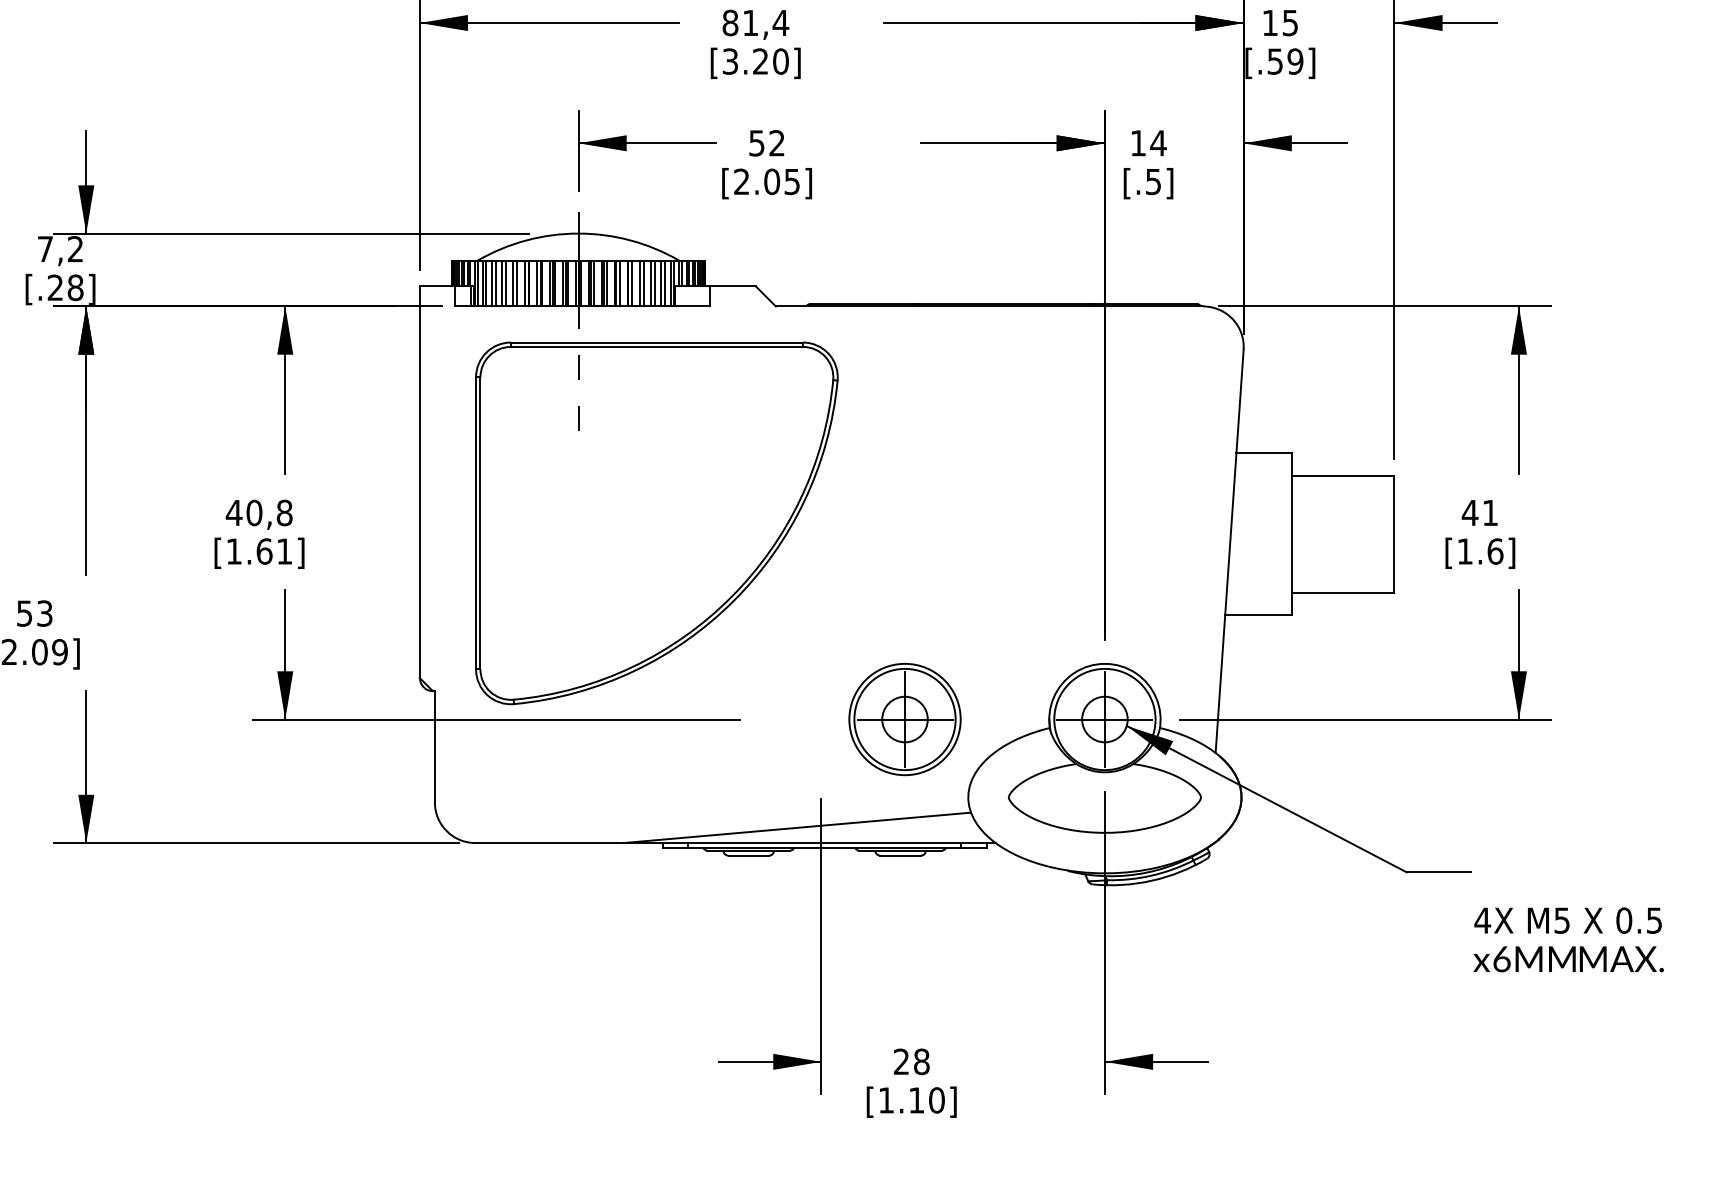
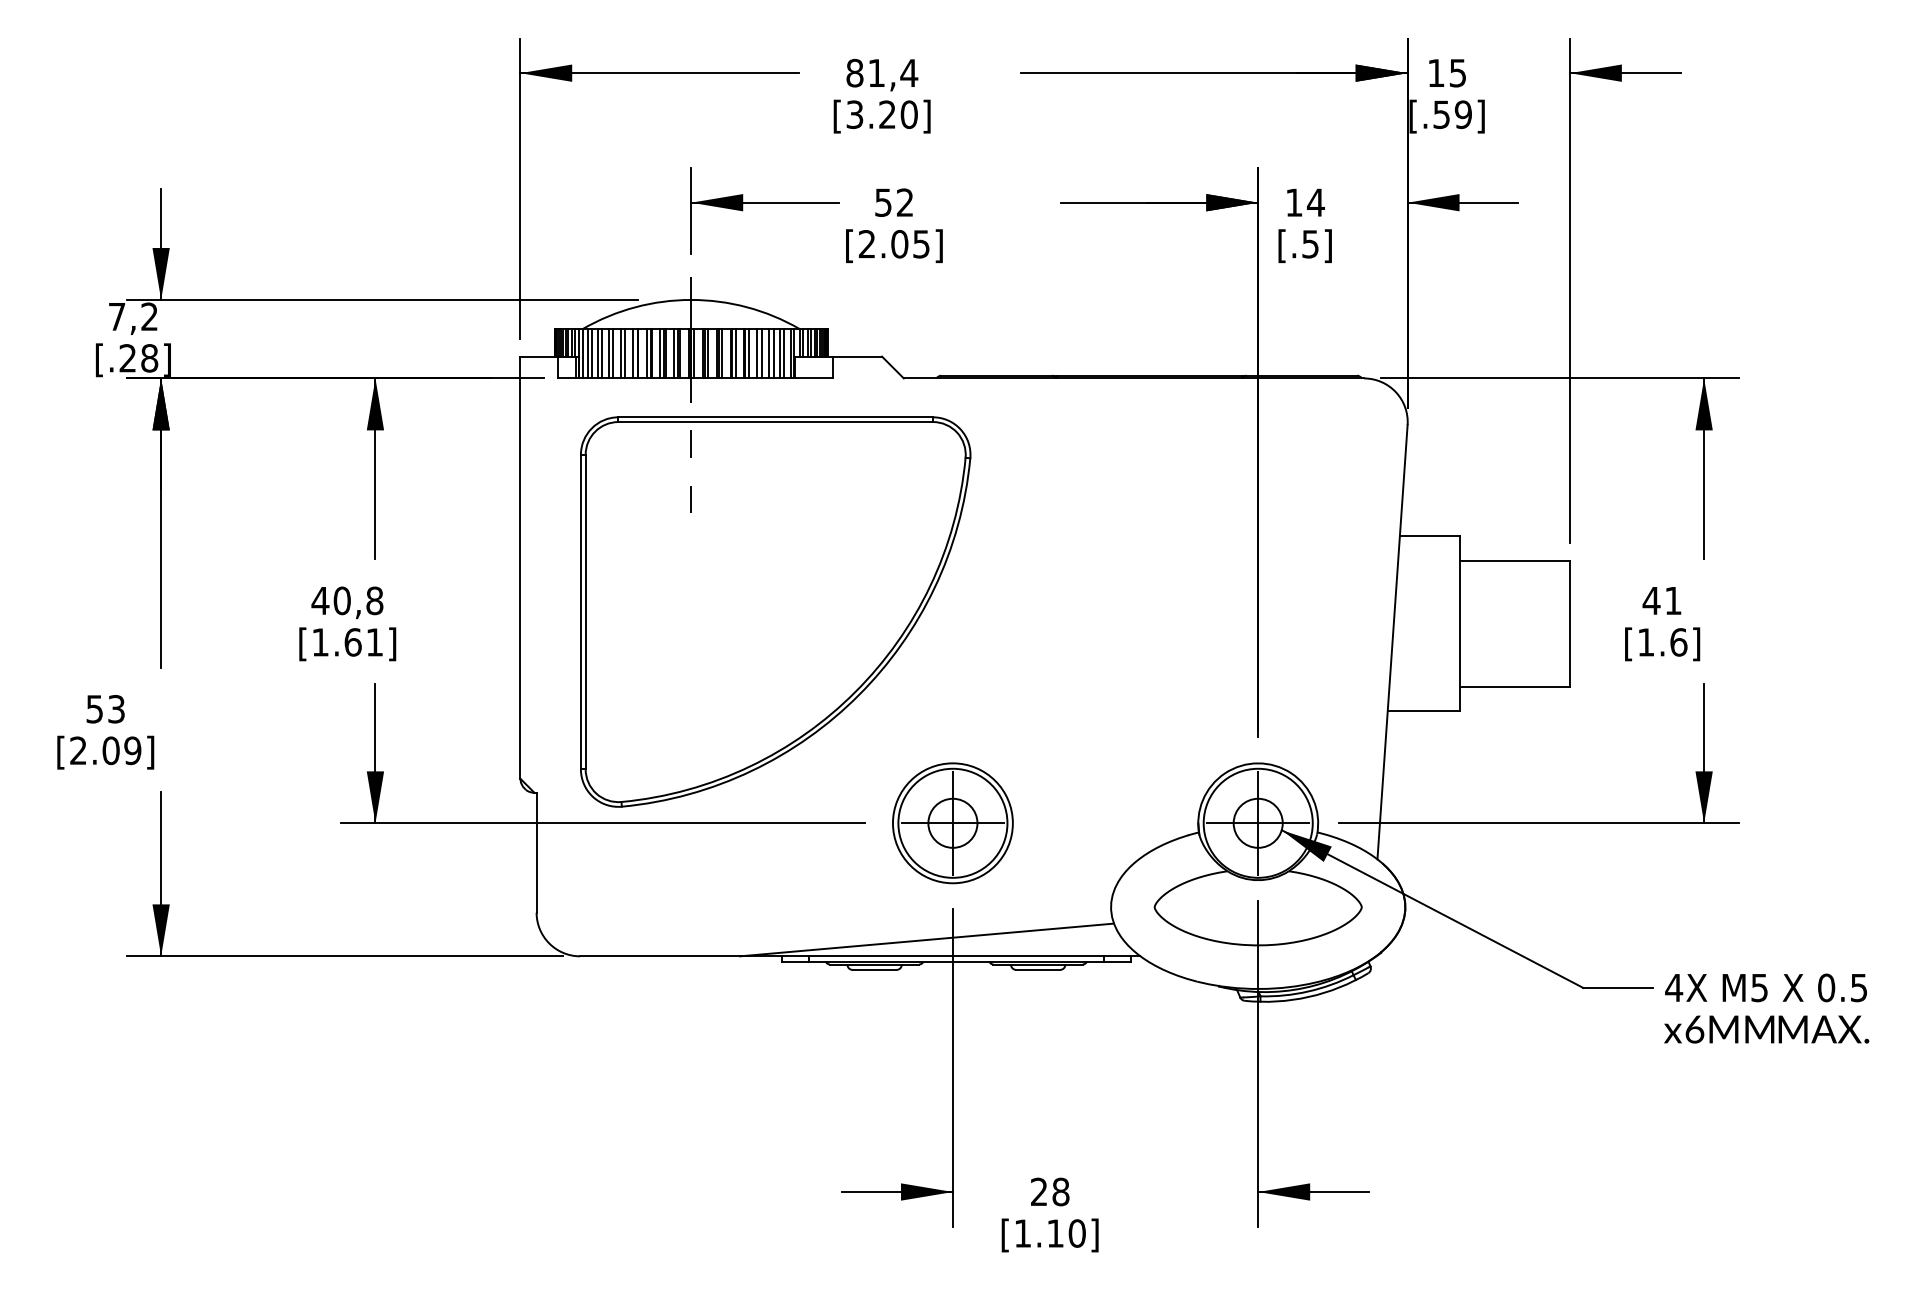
part: (904, 719) -> (952, 823), moved
text: (1568, 939) -> (1766, 1008), moved

